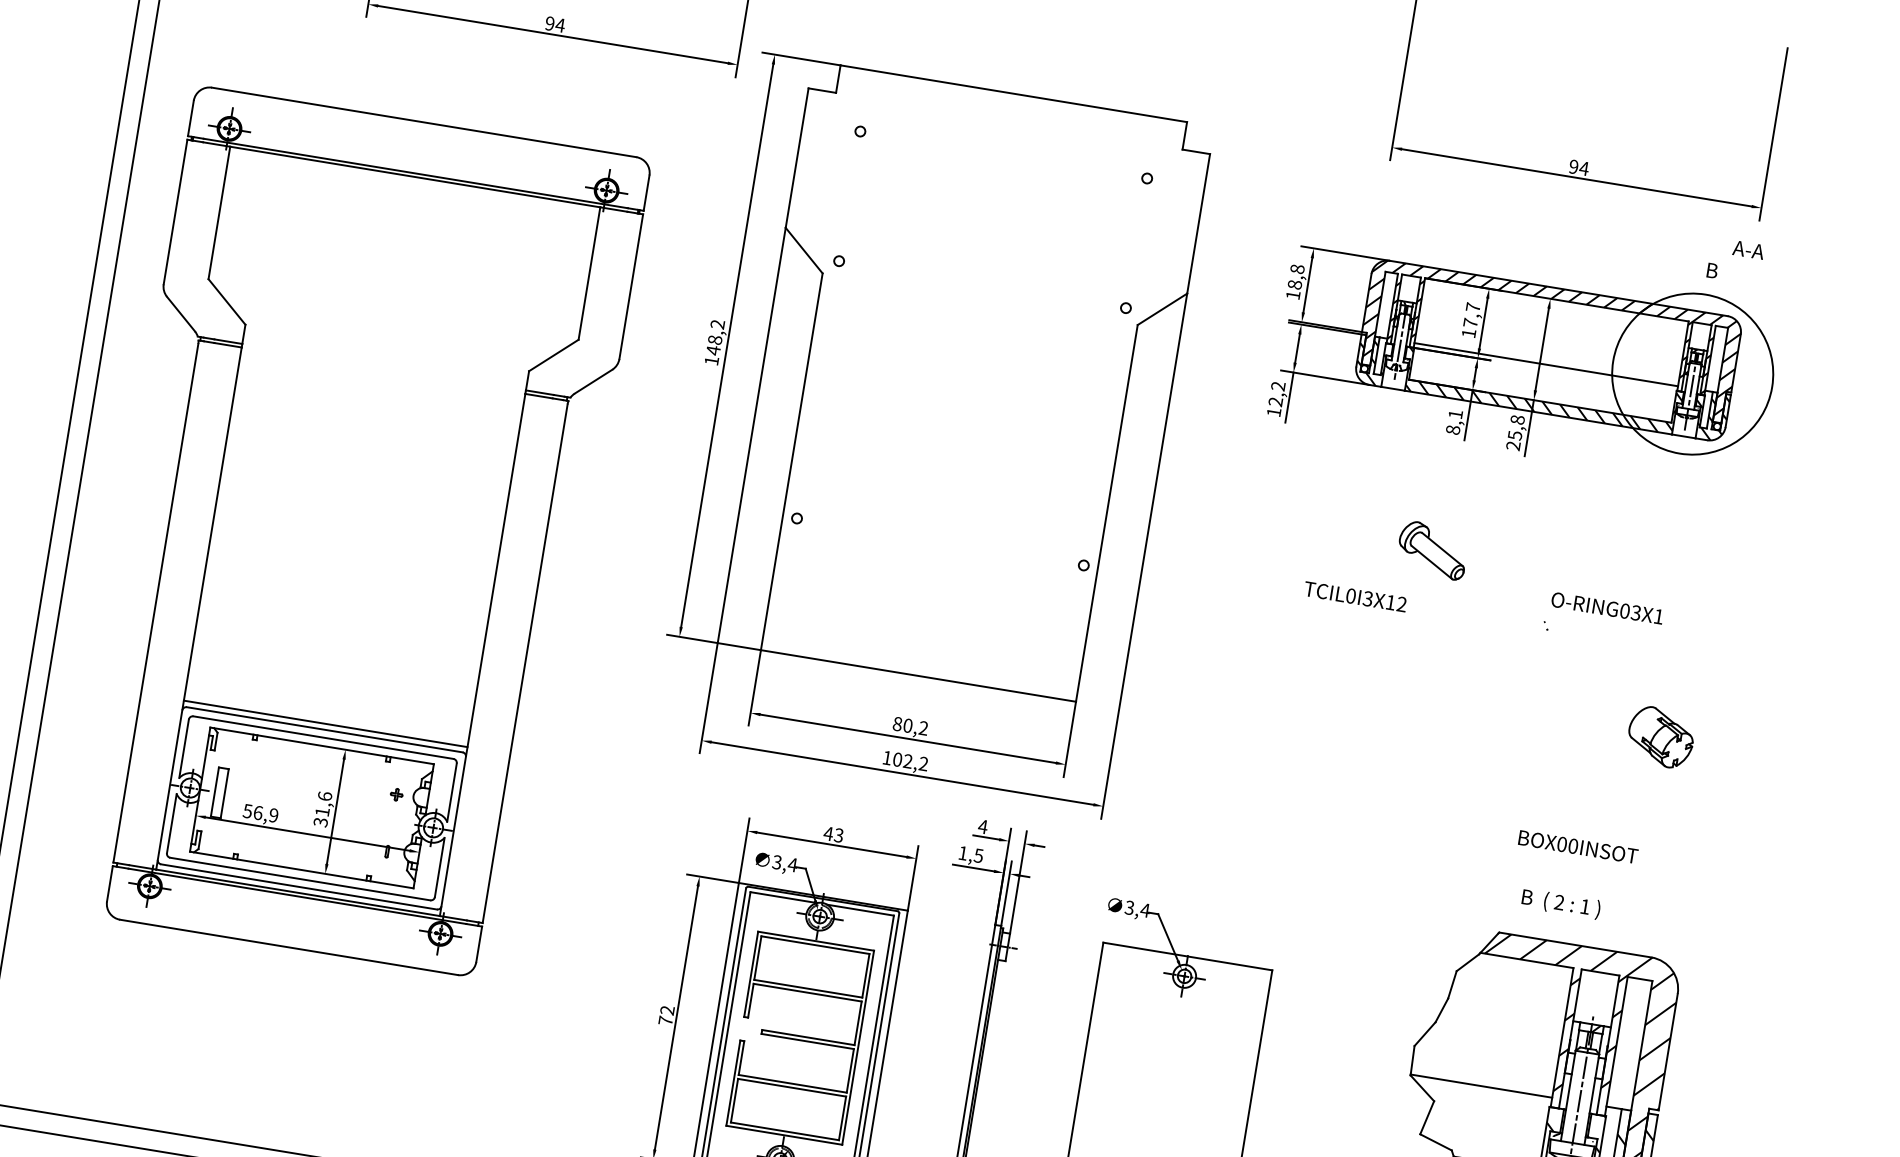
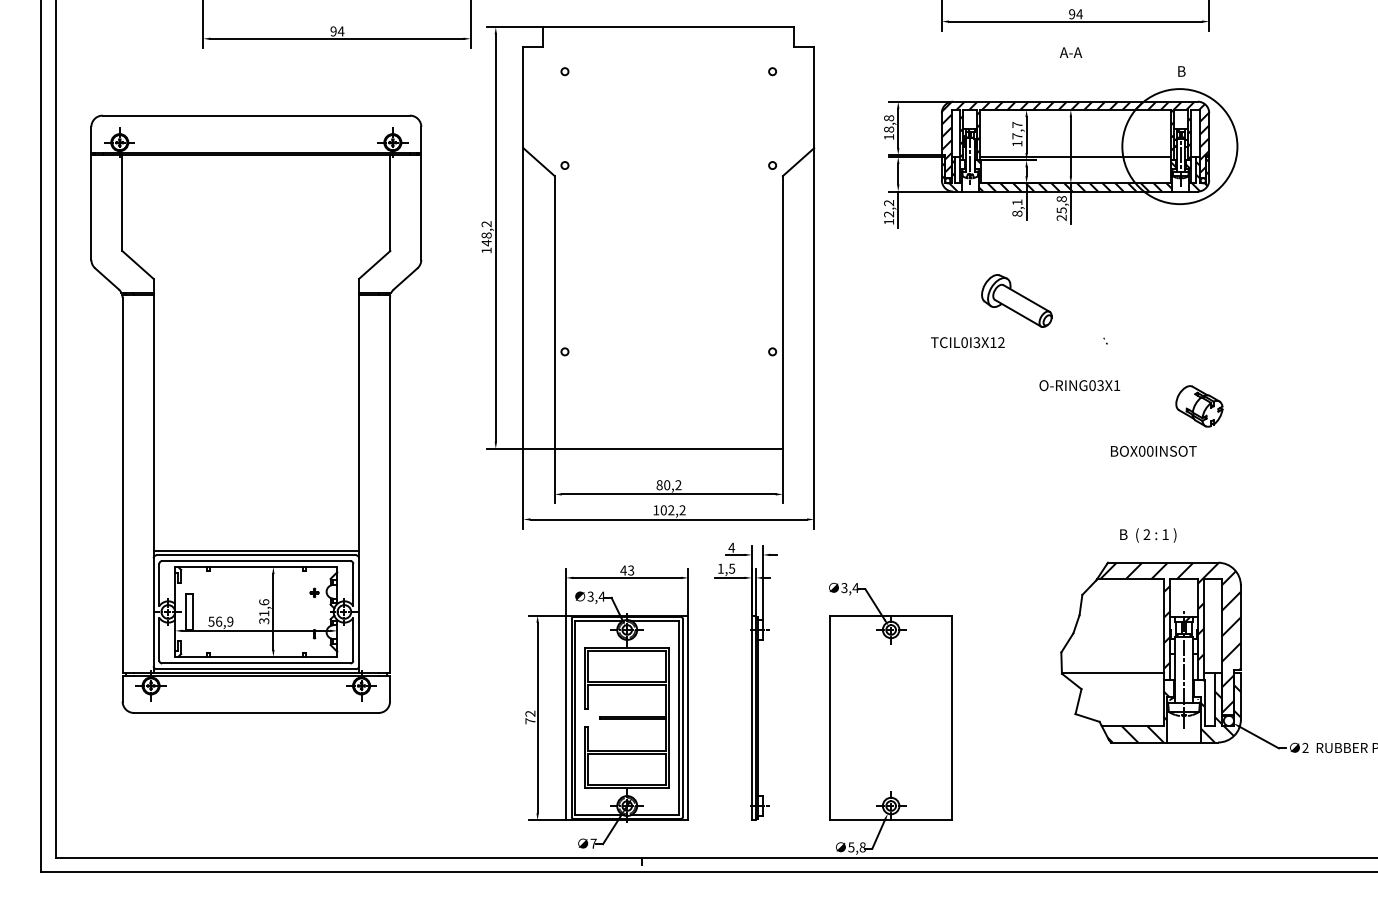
text: (1749, 249) -> (1071, 52), moved
part: (1432, 549) -> (1016, 300), size x1.43
text: (1607, 608) -> (1079, 385), moved
text: (1578, 845) -> (1153, 450), moved

